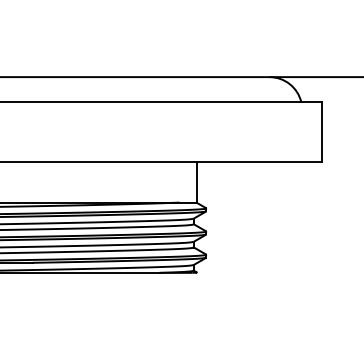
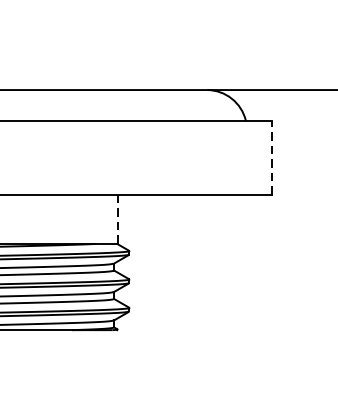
line: (322, 131) -> (271, 156), solid -> dashed
line: (196, 182) -> (117, 219), solid -> dashed

